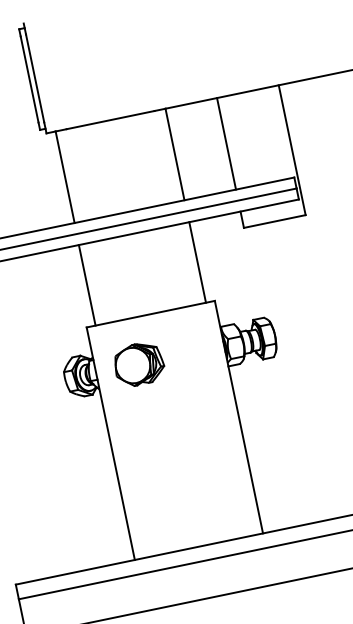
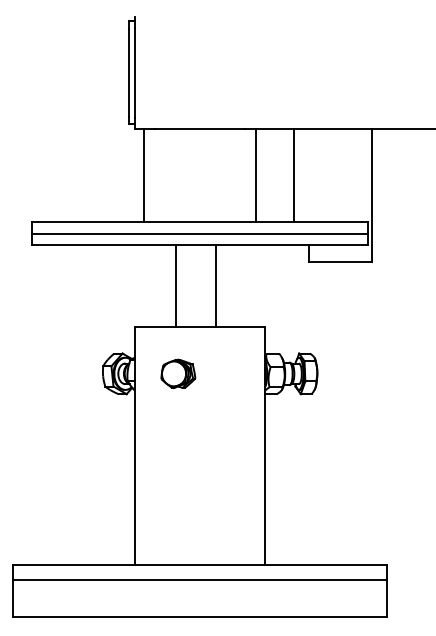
line: (226, 143) -> (293, 175), moved
line: (197, 261) -> (216, 285), moved
line: (87, 284) -> (175, 285), moved
part: (139, 363) -> (178, 373), size x0.7

